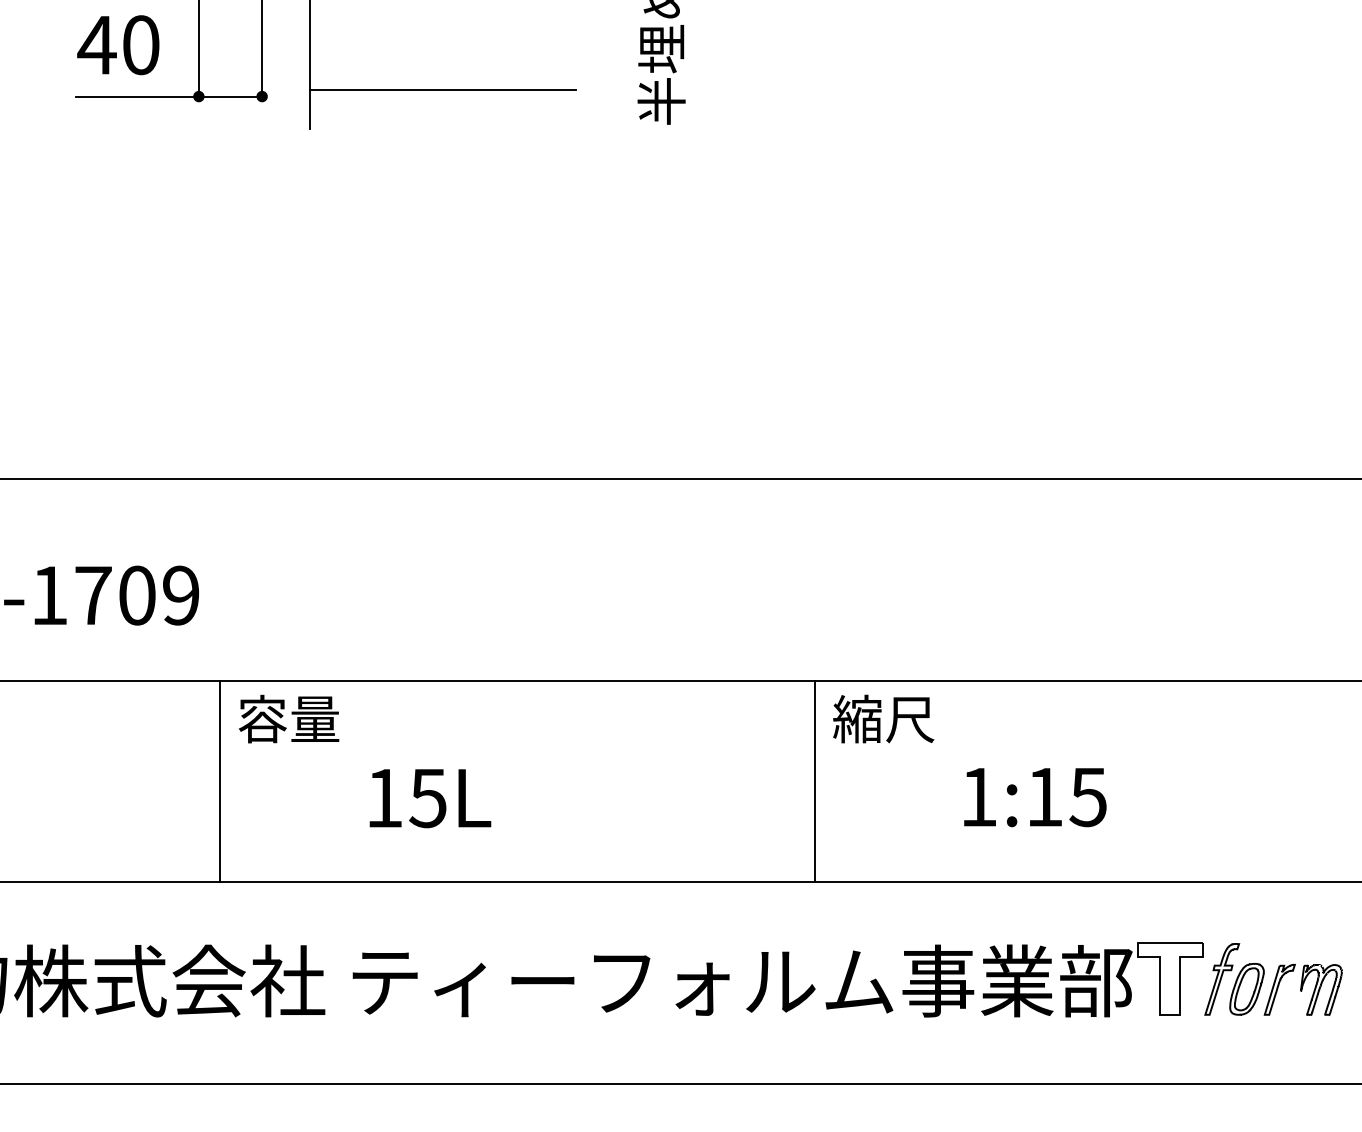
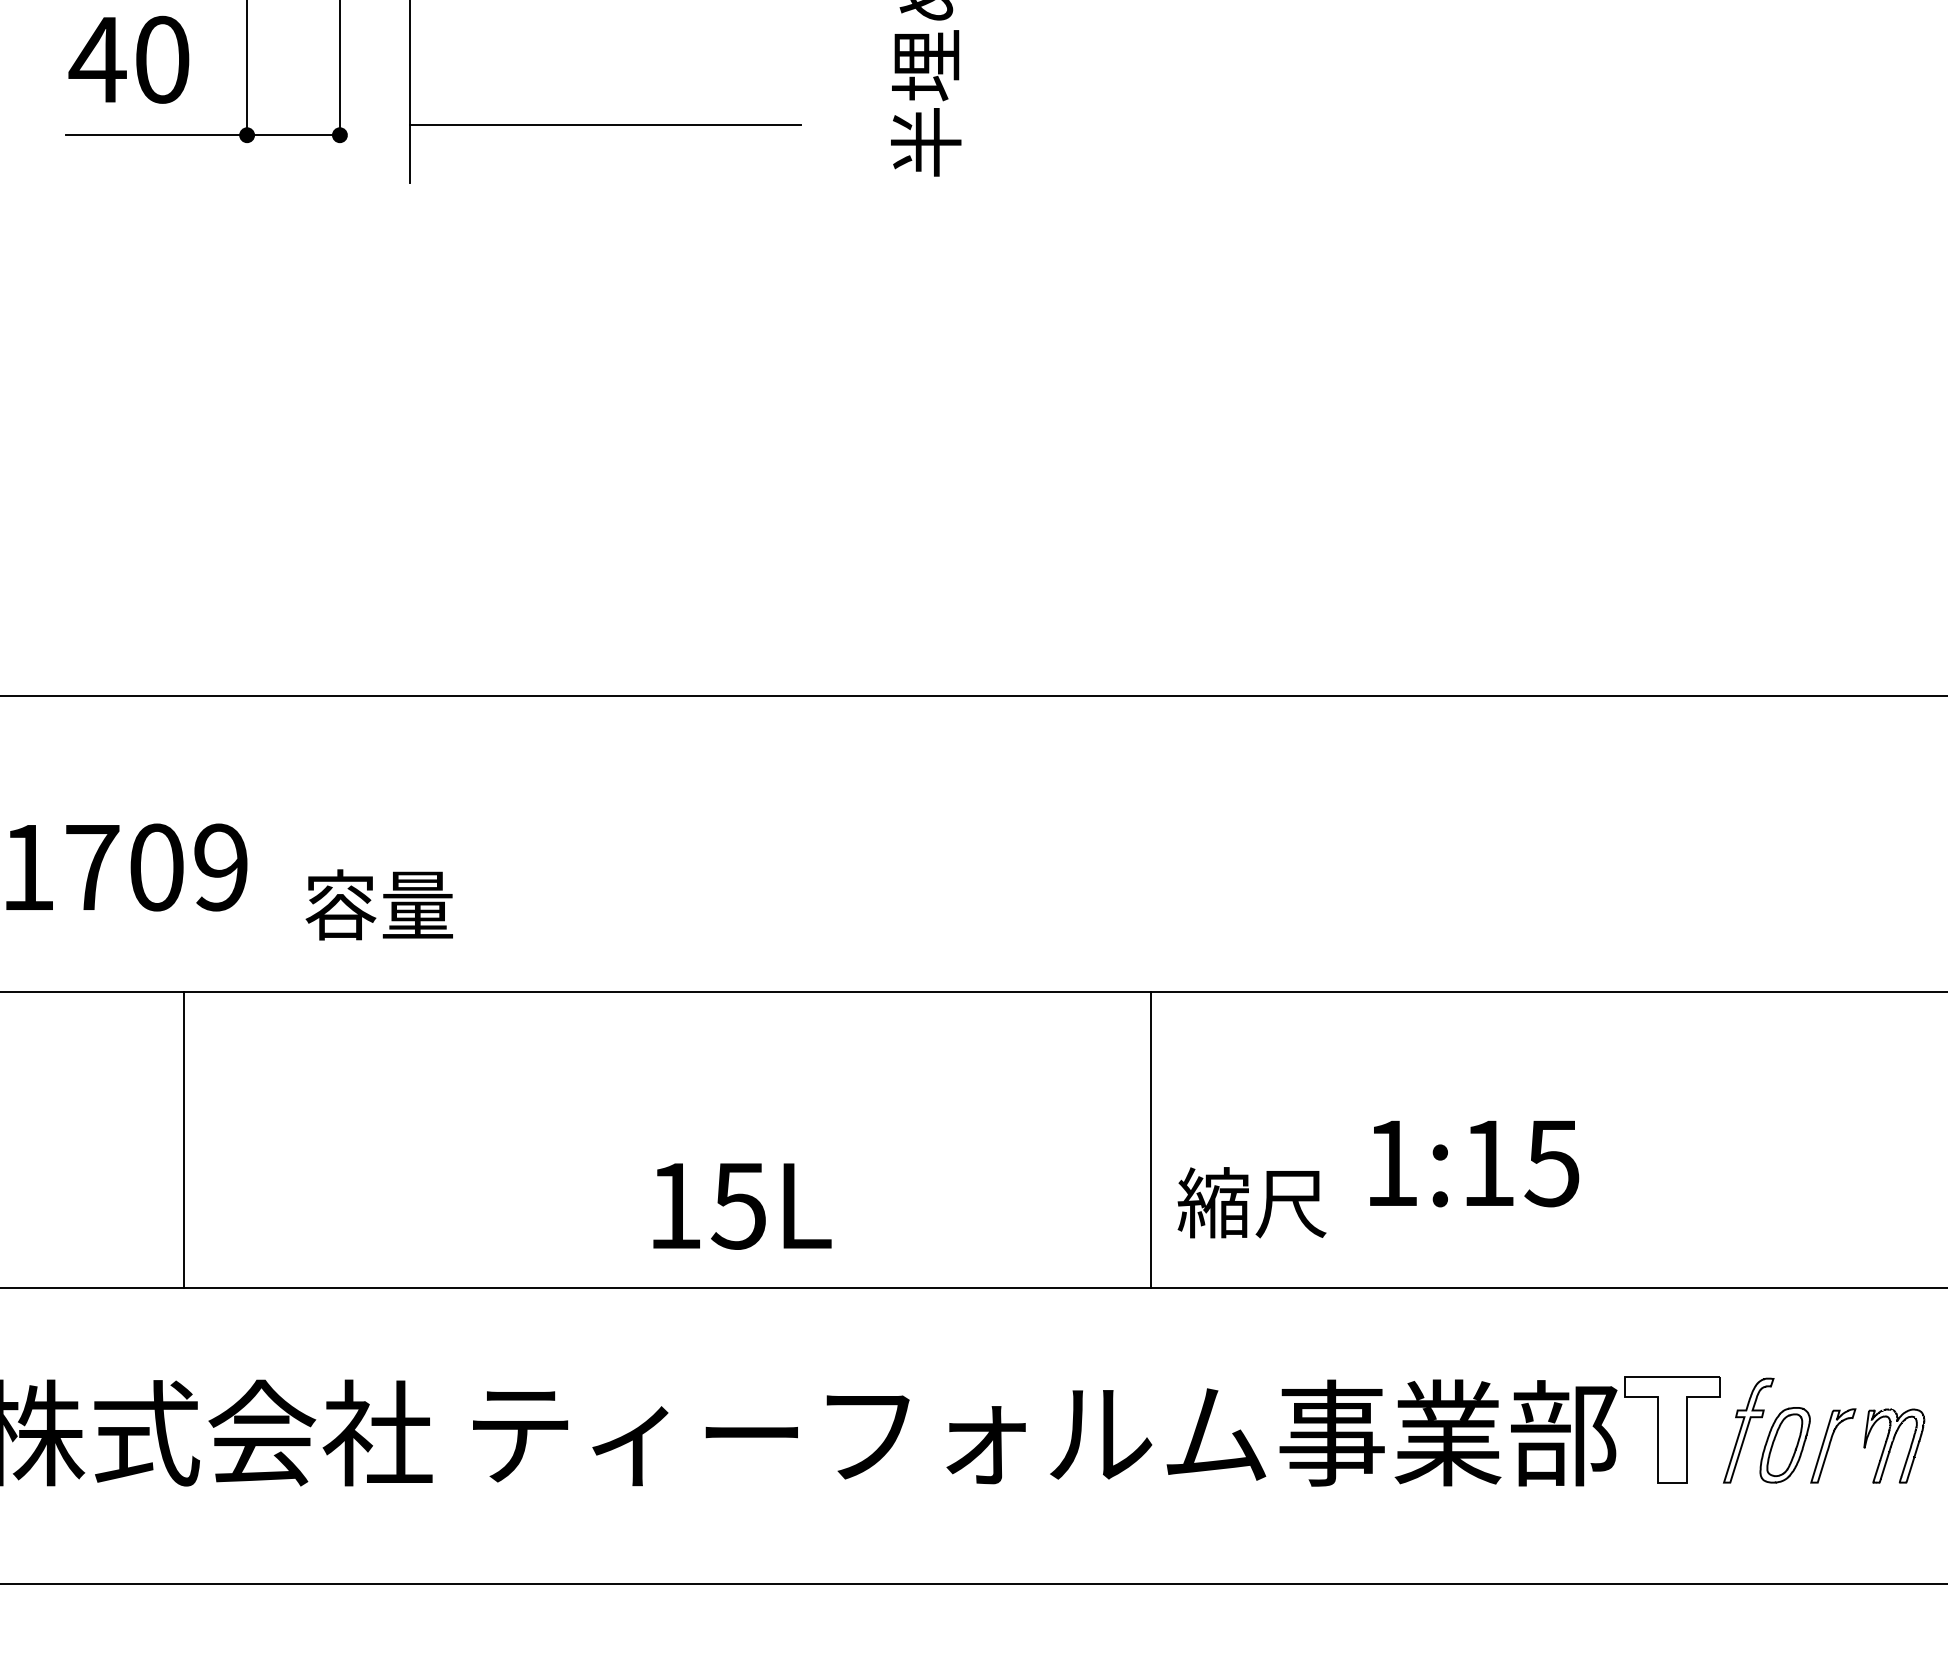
text: (288, 718) -> (378, 904), moved
text: (883, 718) -> (1251, 1201), moved
line: (219, 781) -> (183, 1140), moved
text: (430, 798) -> (742, 1206), moved

